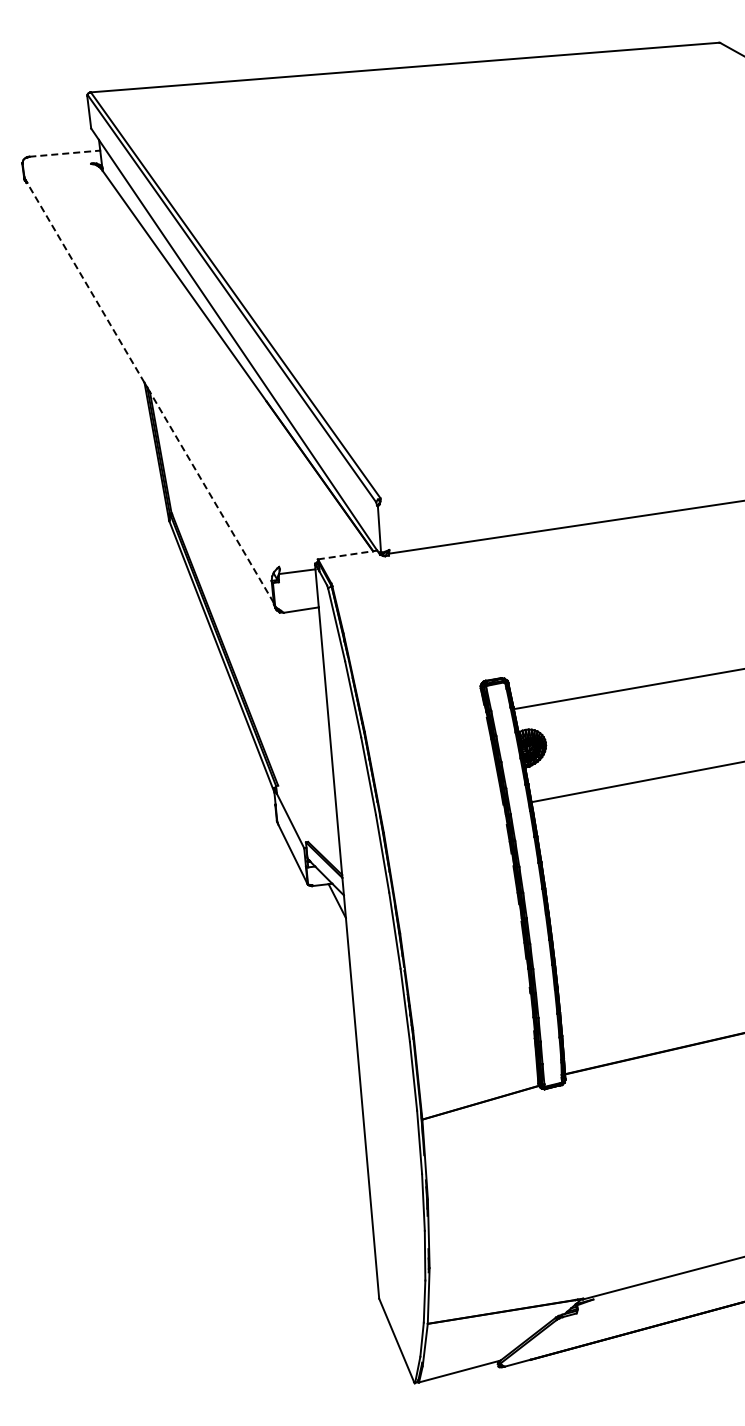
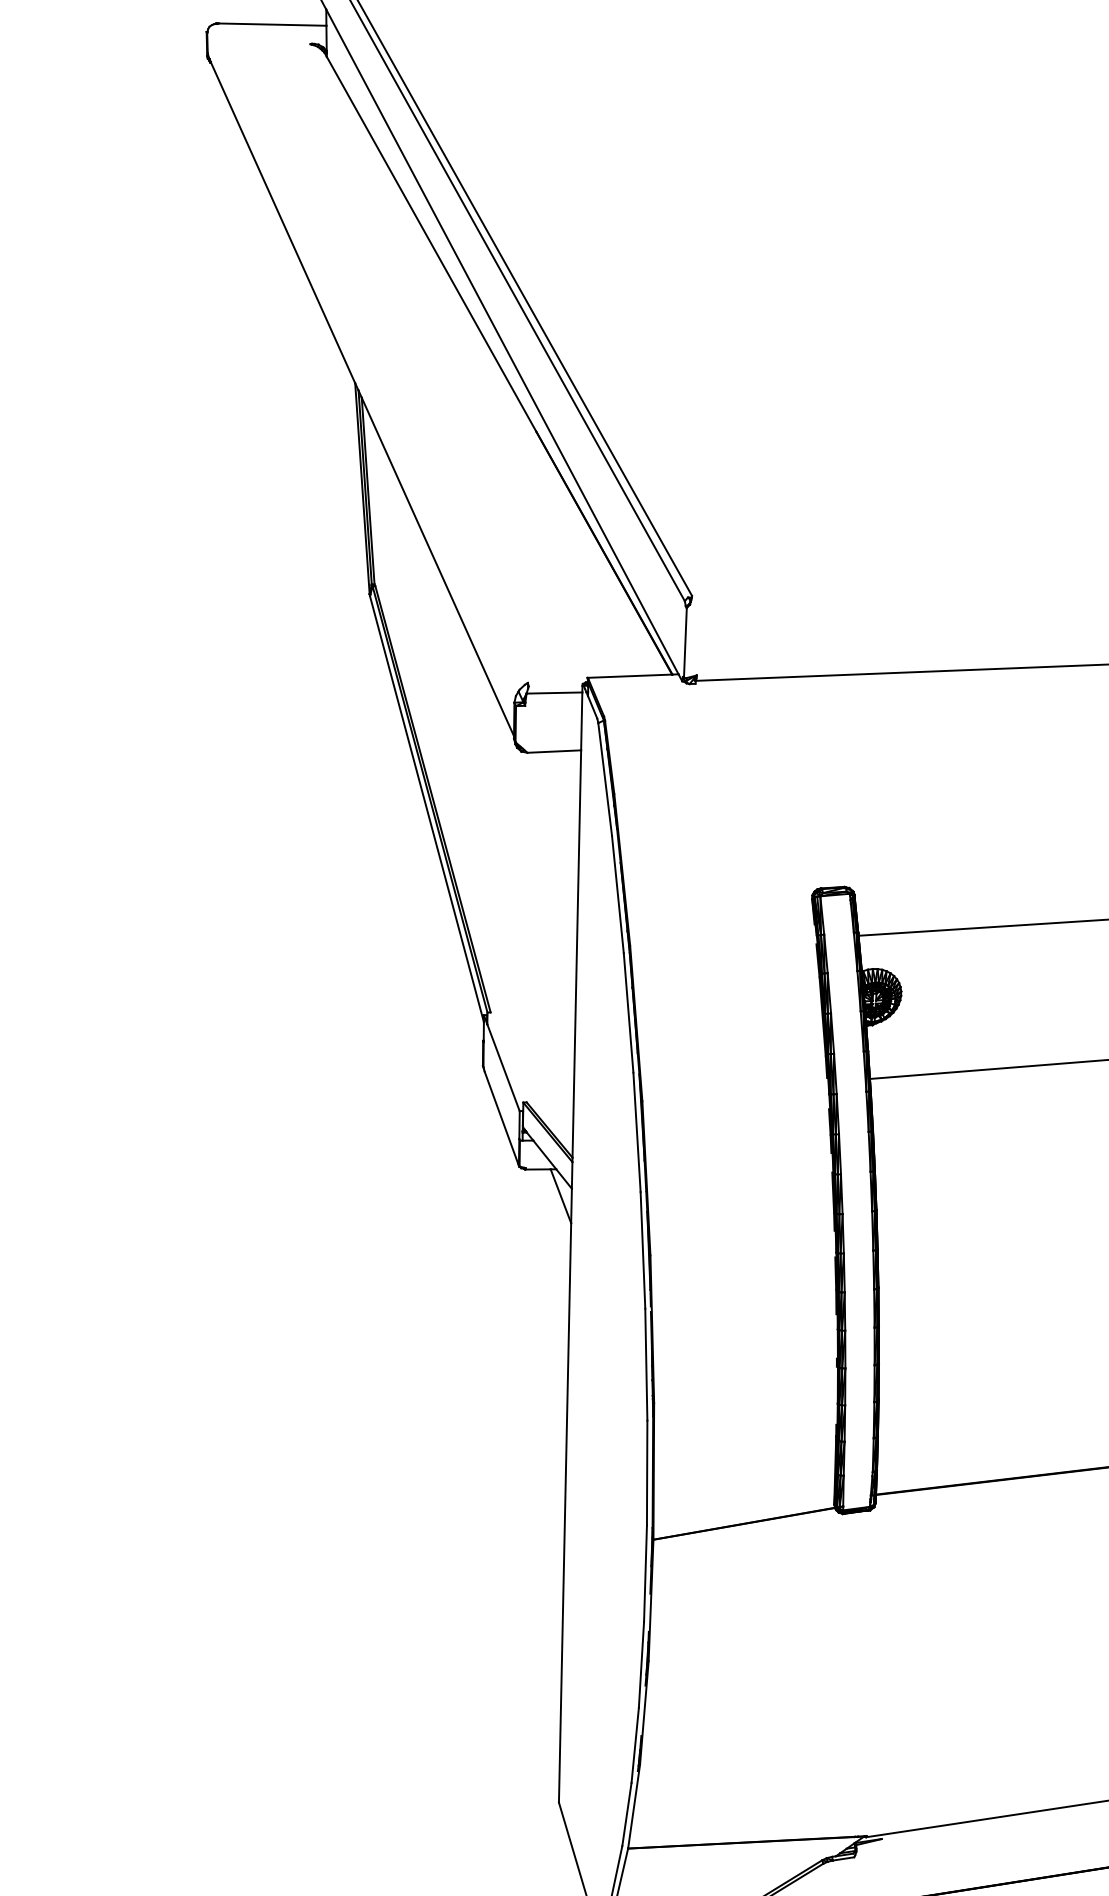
line: (64, 153) -> (272, 24), dashed -> solid
line: (85, 281) -> (282, 220), dashed -> solid
line: (211, 496) -> (437, 565), dashed -> solid
line: (345, 555) -> (629, 676), dashed -> solid

